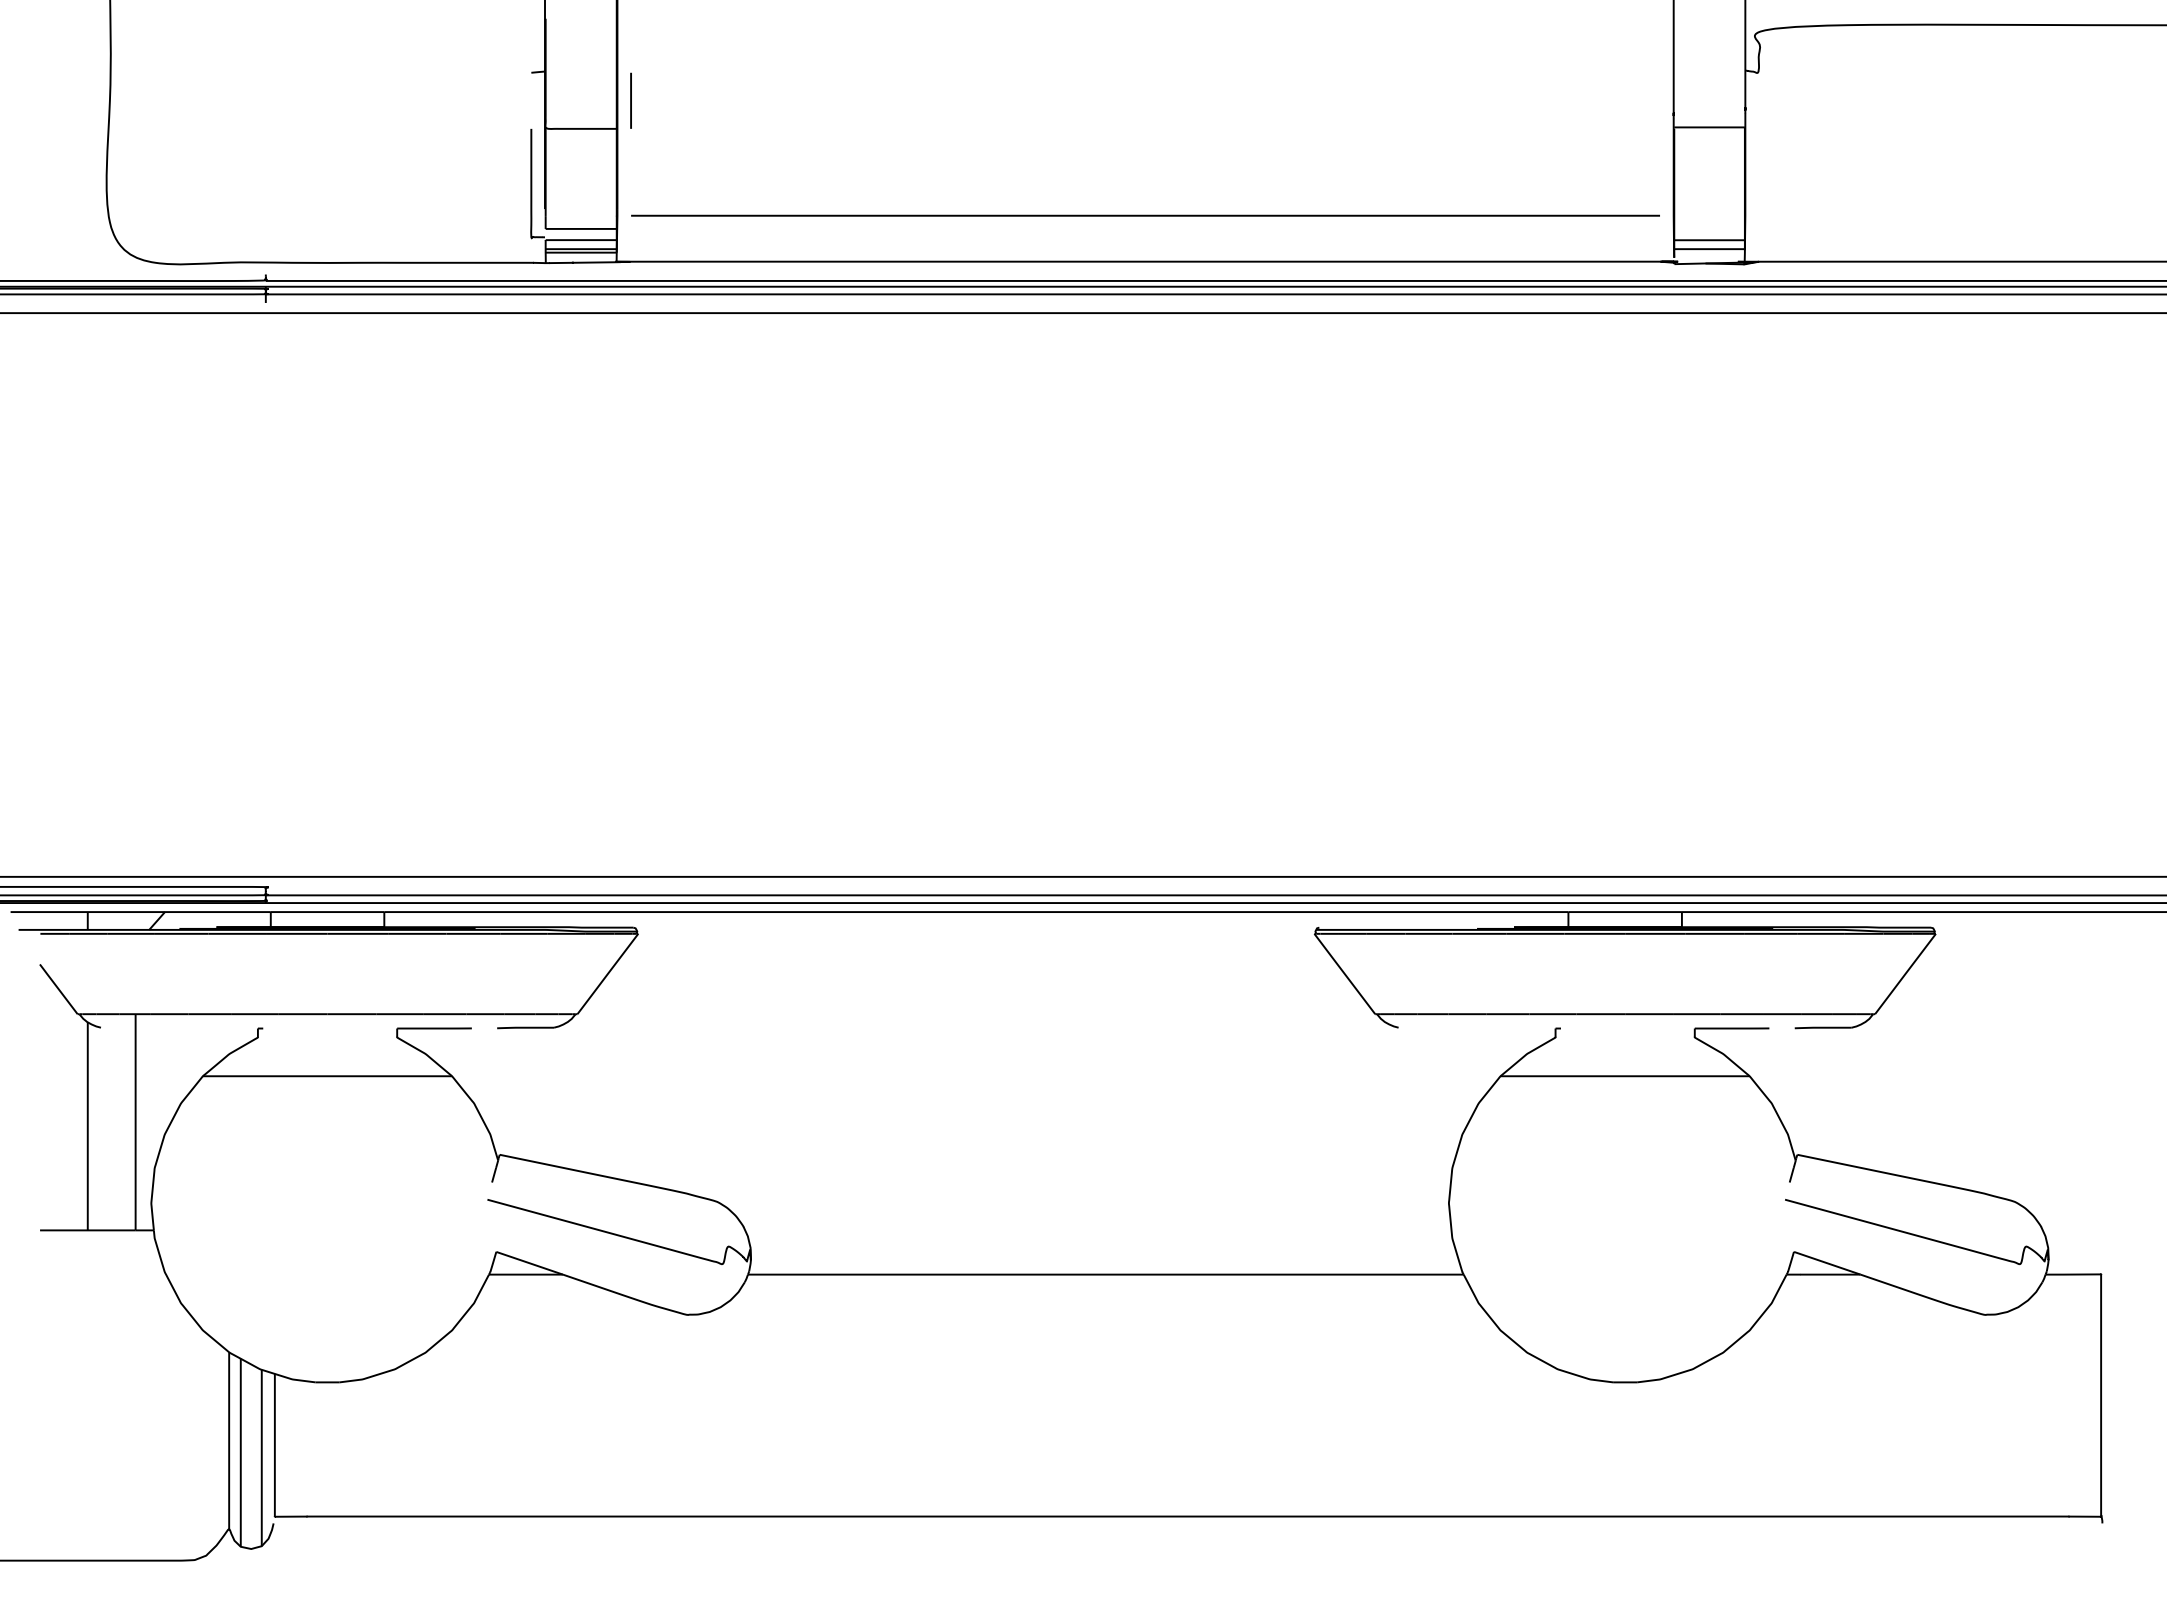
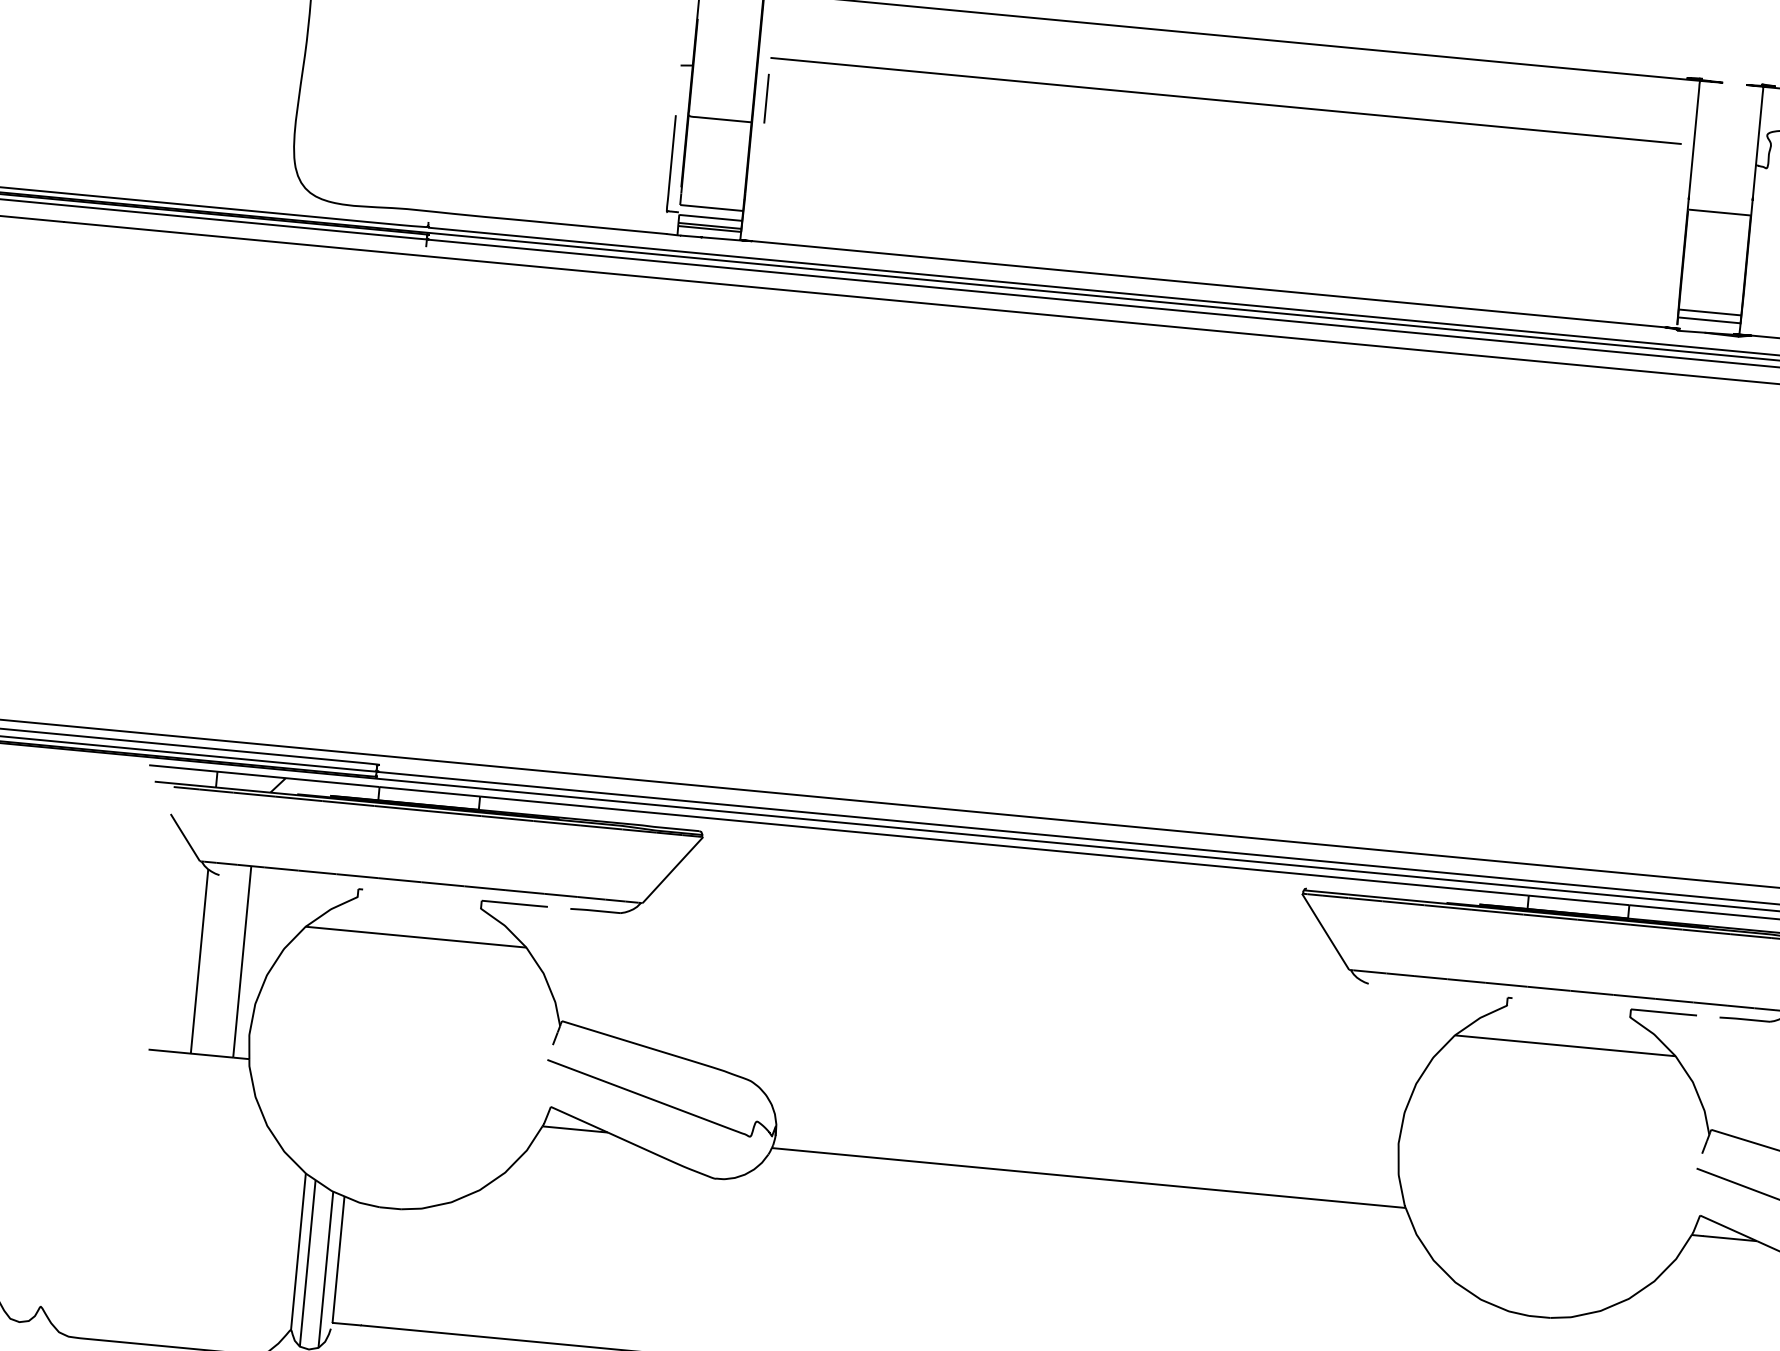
line: (1145, 215) -> (1226, 100), moved

